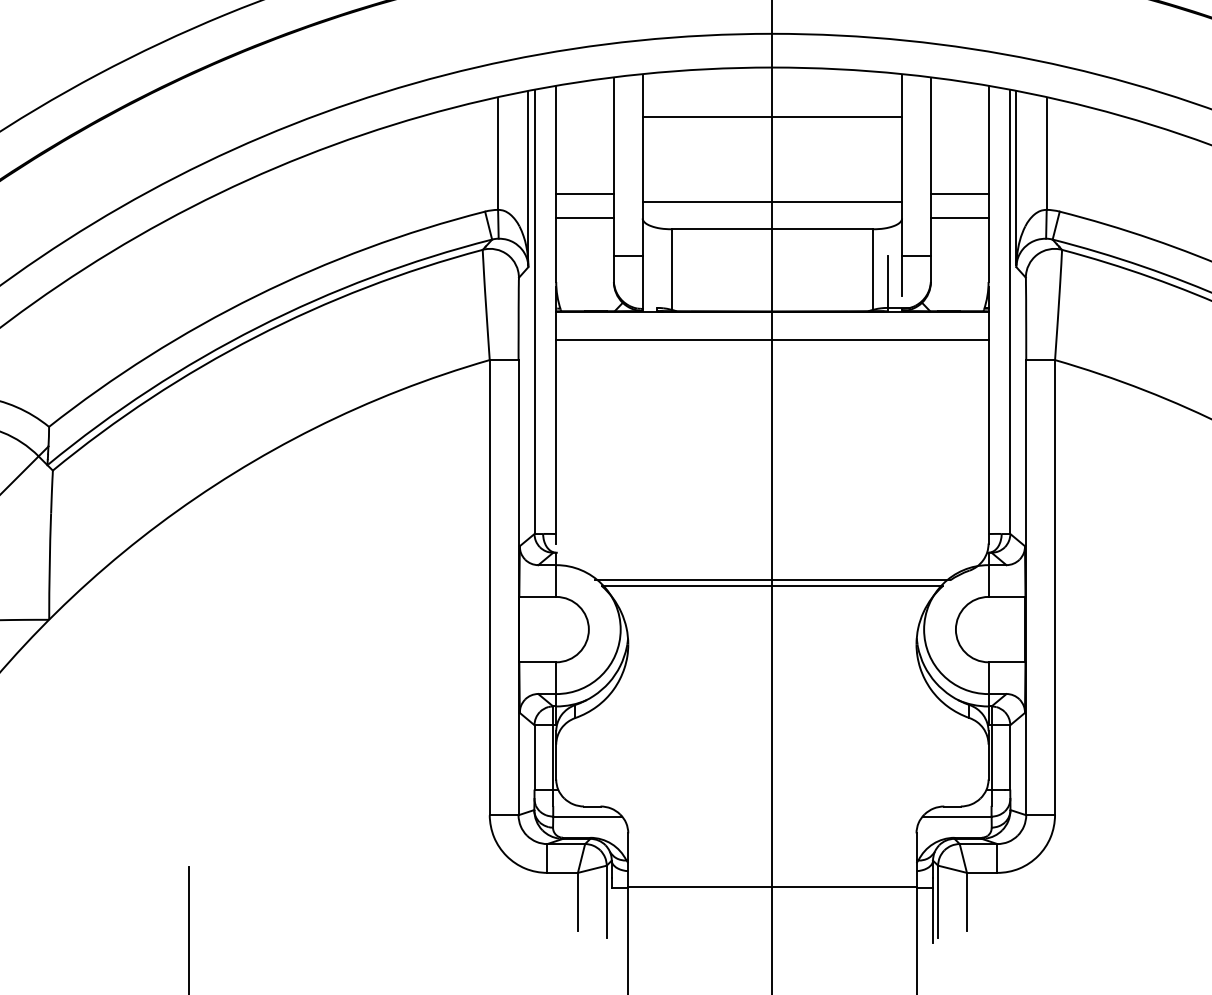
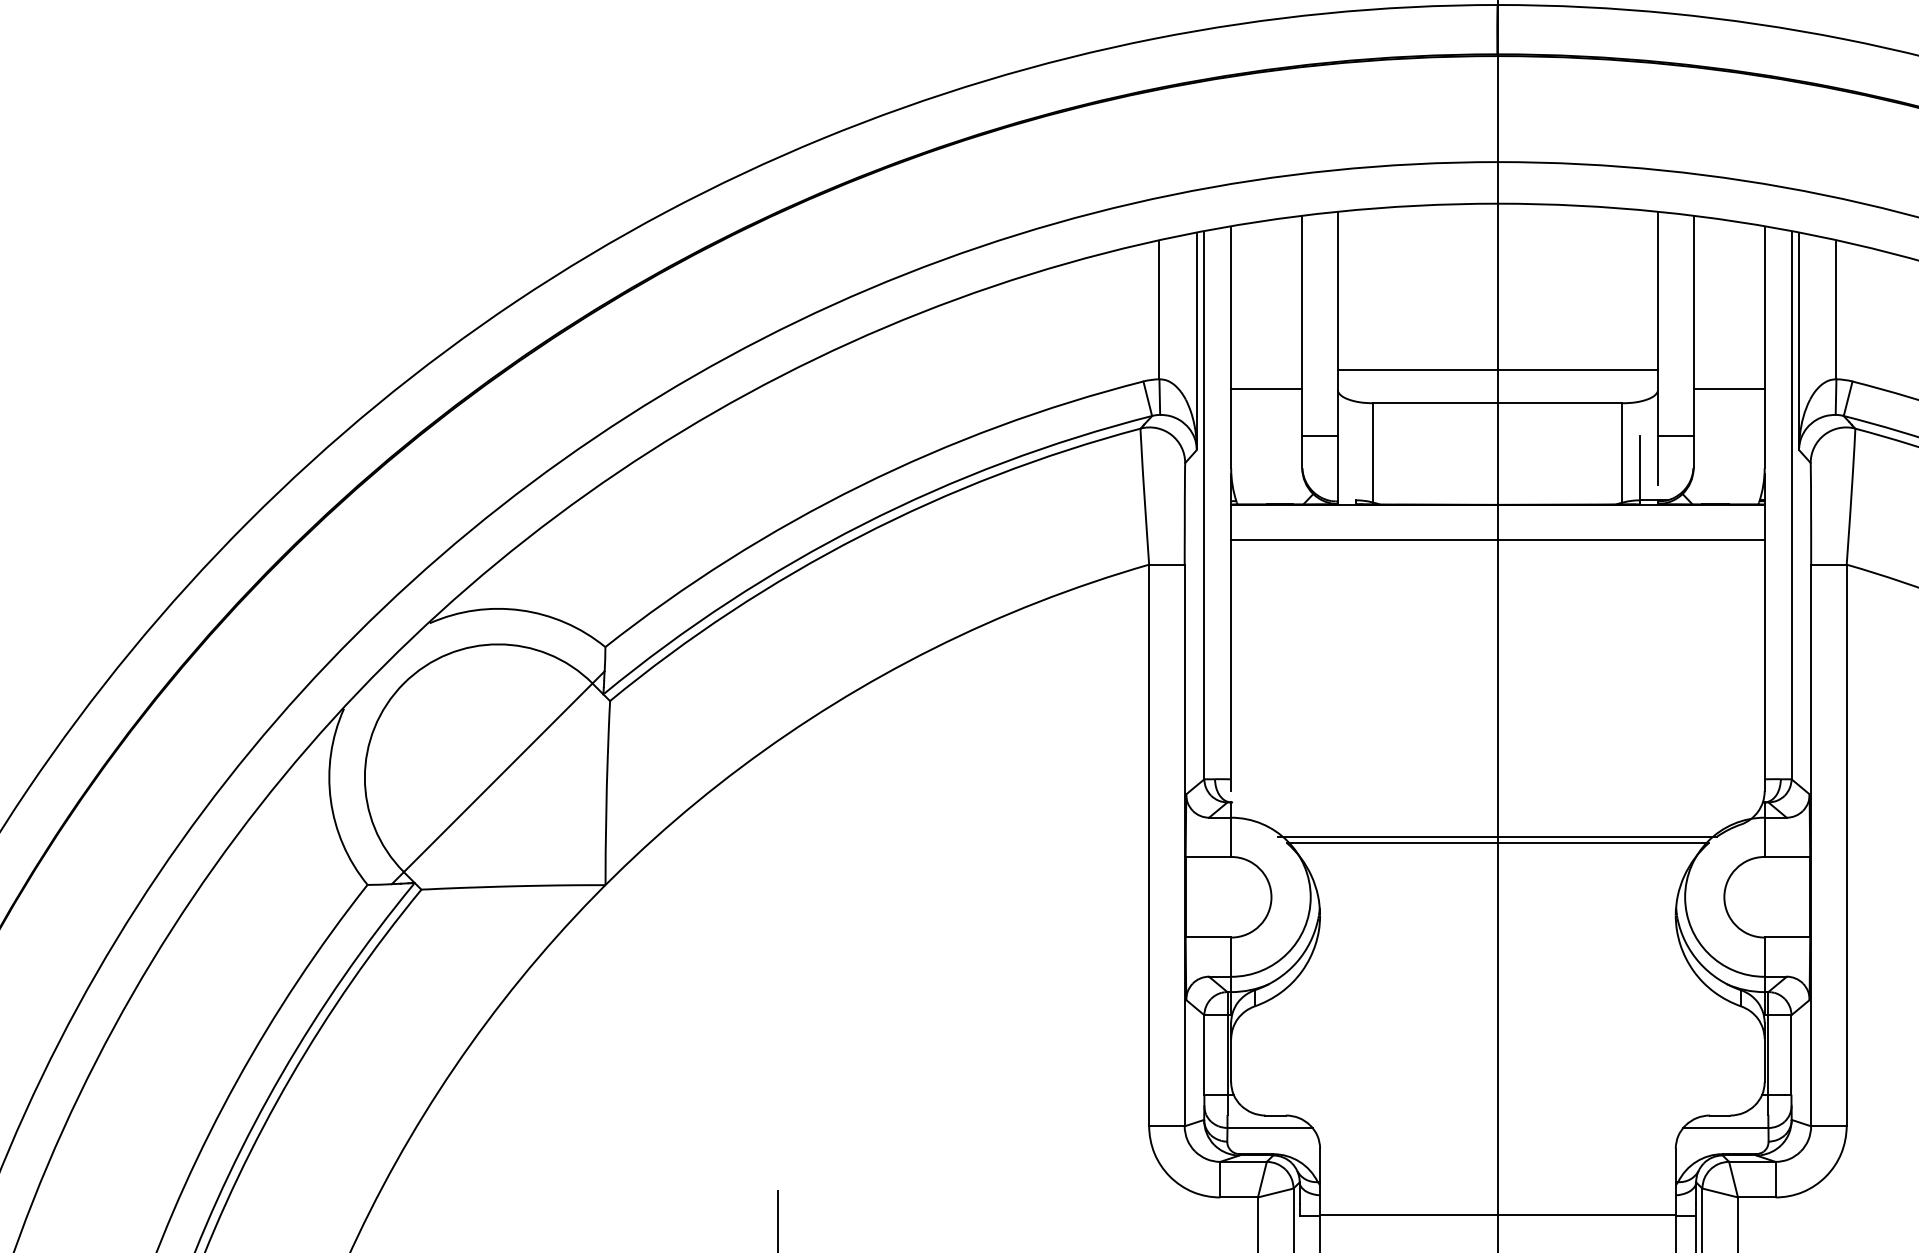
line: (772, 116) -> (1497, 264), removed
line: (584, 193) -> (1266, 359), removed
line: (959, 193) -> (1728, 359), removed

